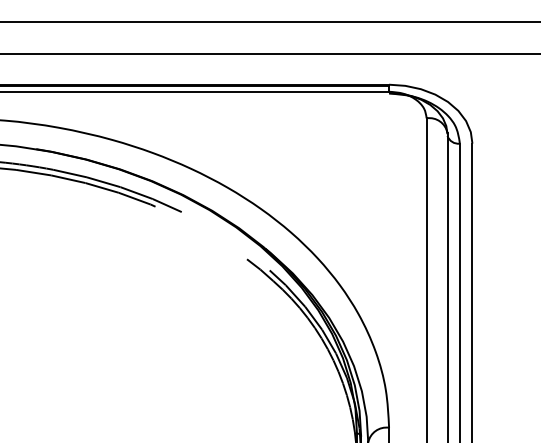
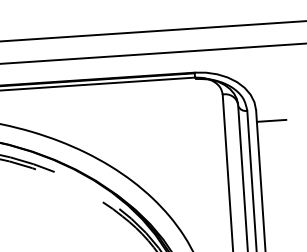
line: (493, 160) -> (271, 121), added

